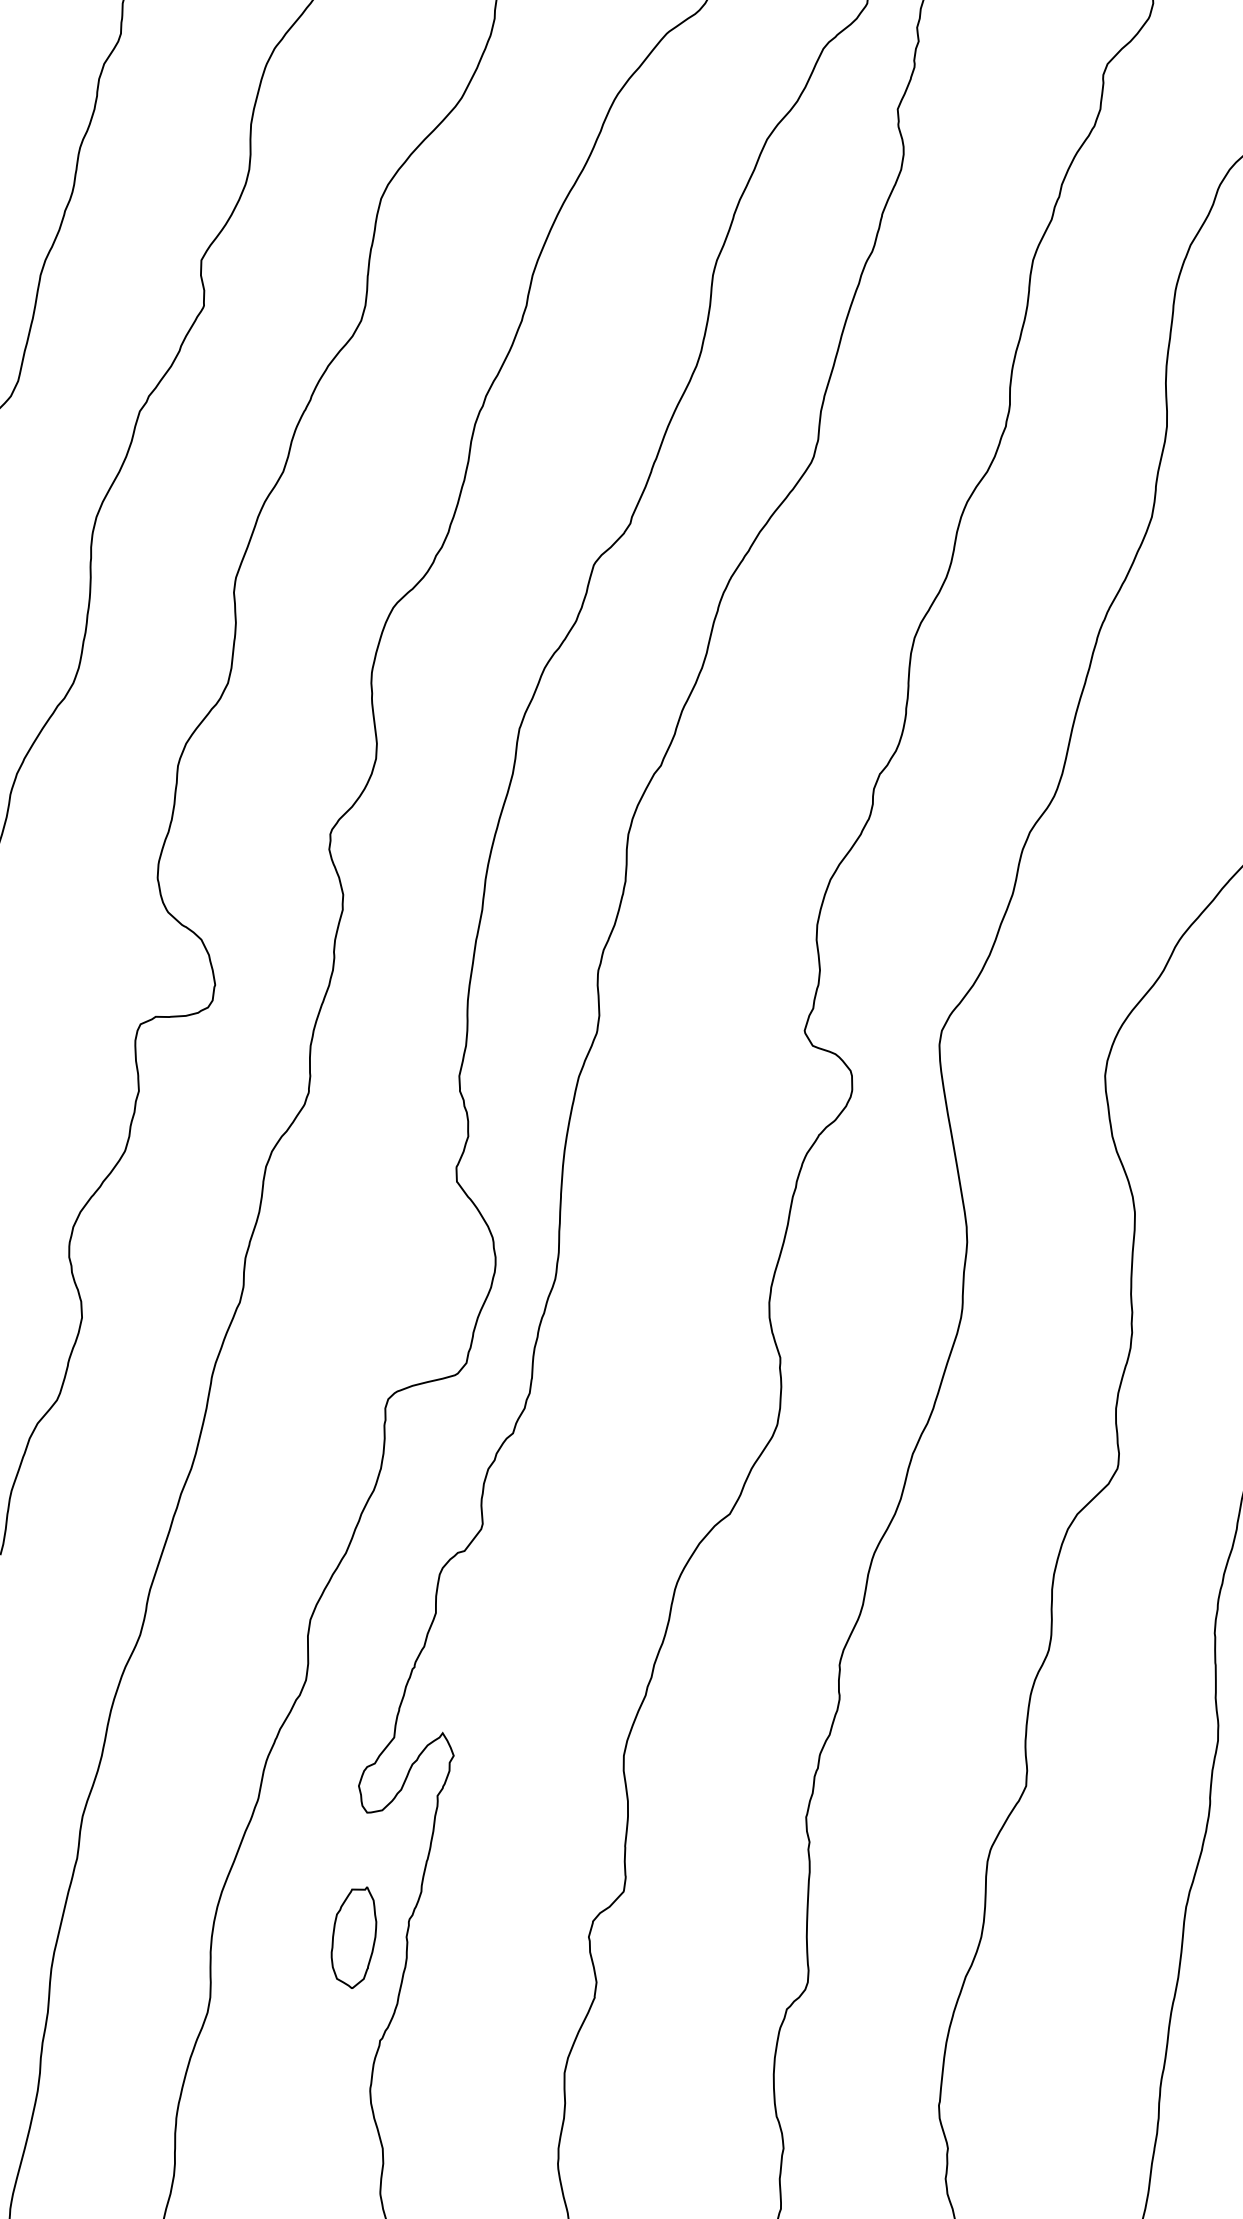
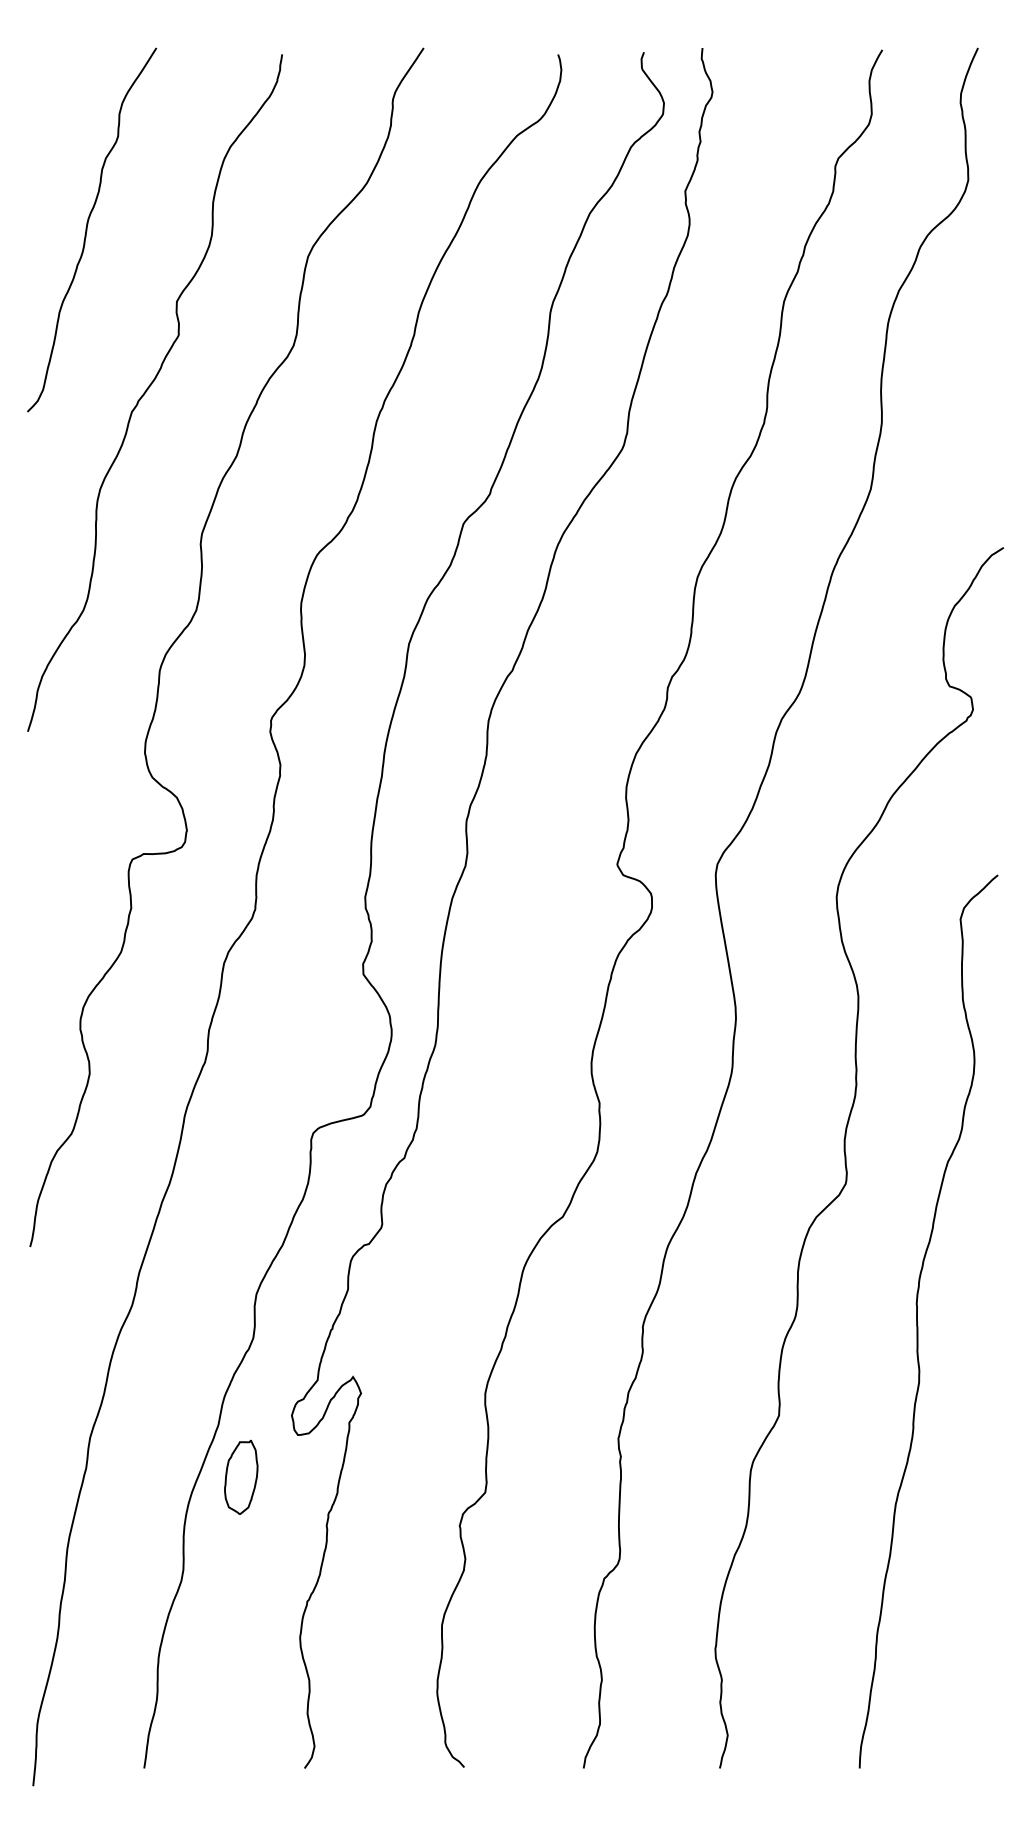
part: (354, 1936) -> (241, 1476), moved

